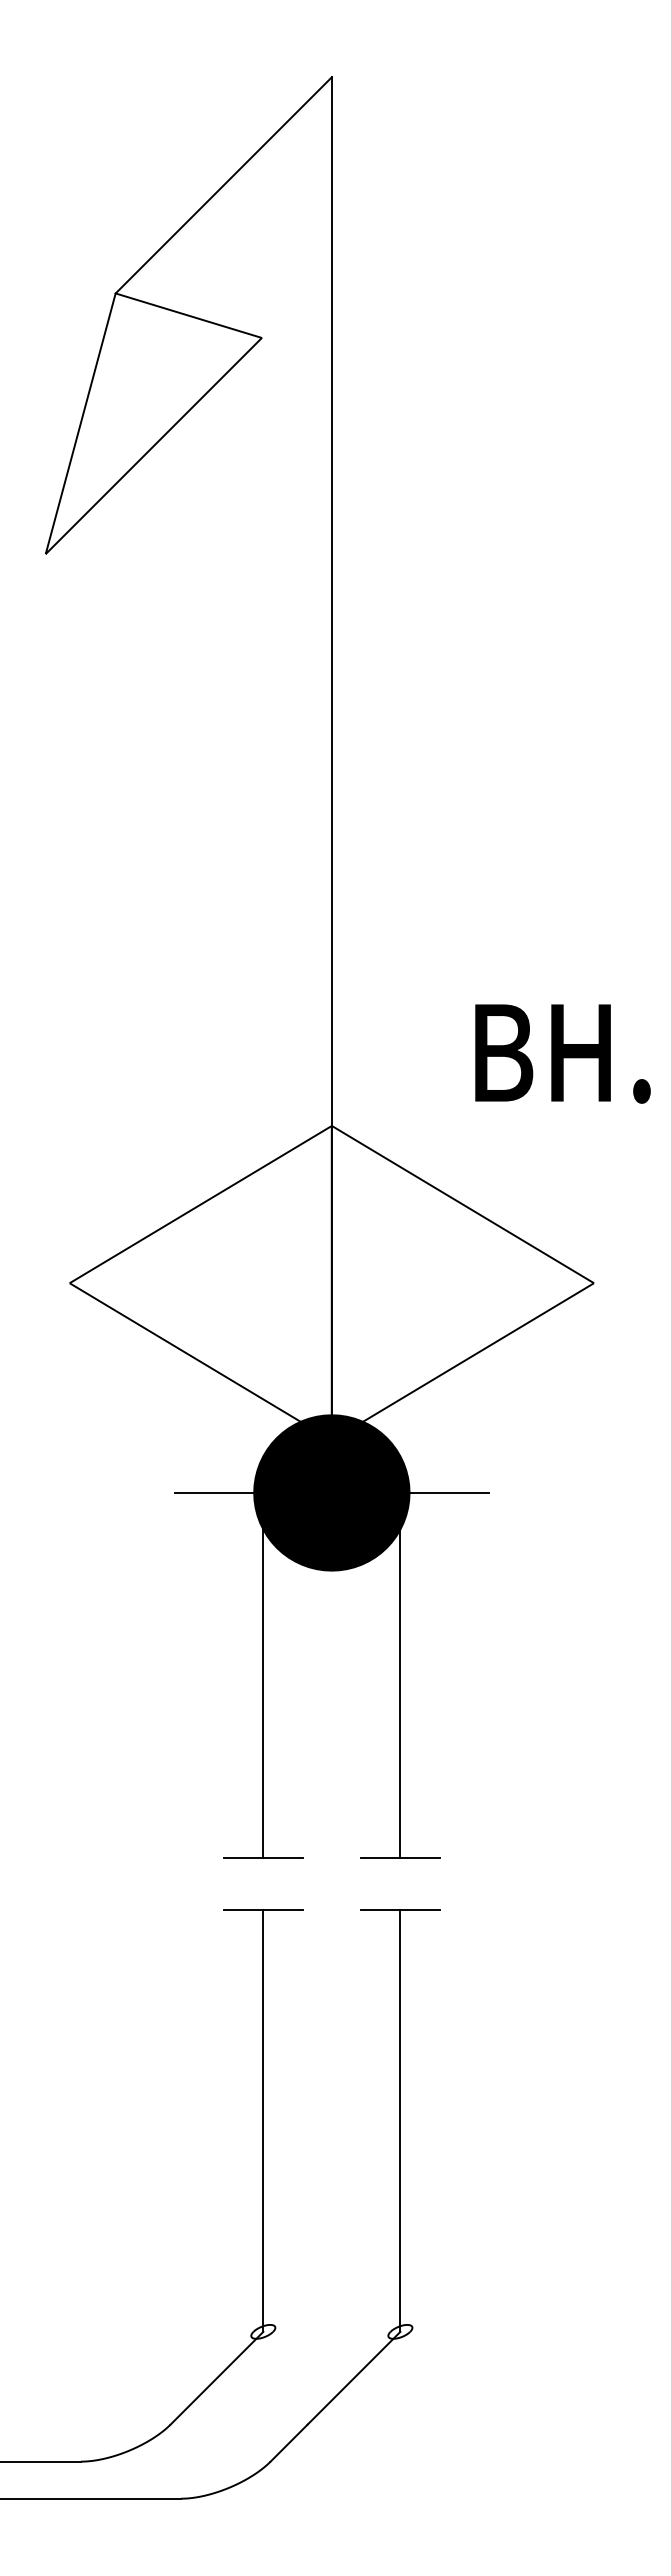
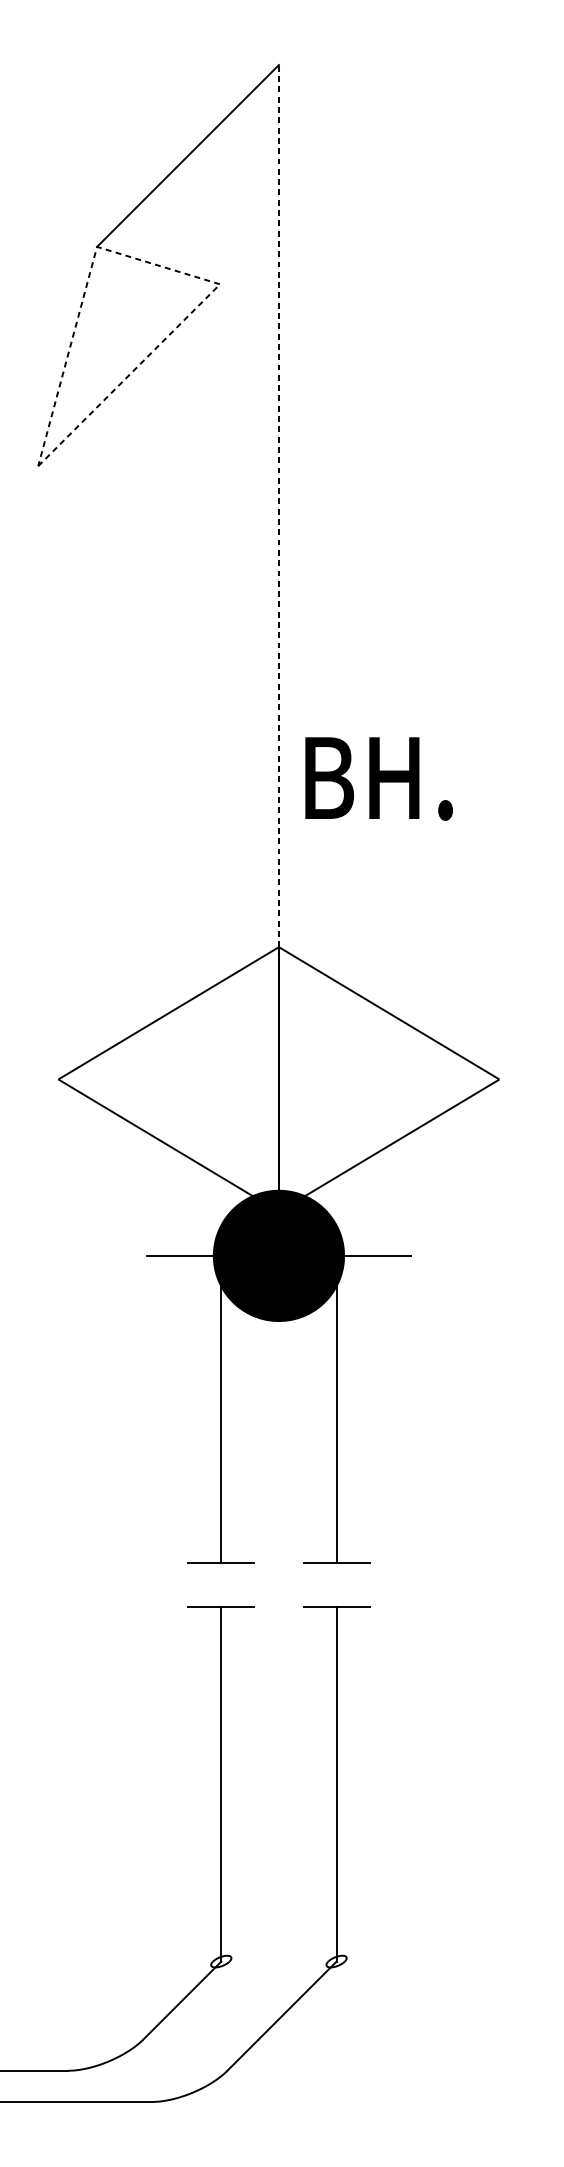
line: (205, 320) -> (172, 269), solid -> dashed
line: (331, 601) -> (278, 506), solid -> dashed
text: (562, 1053) -> (378, 778), moved

